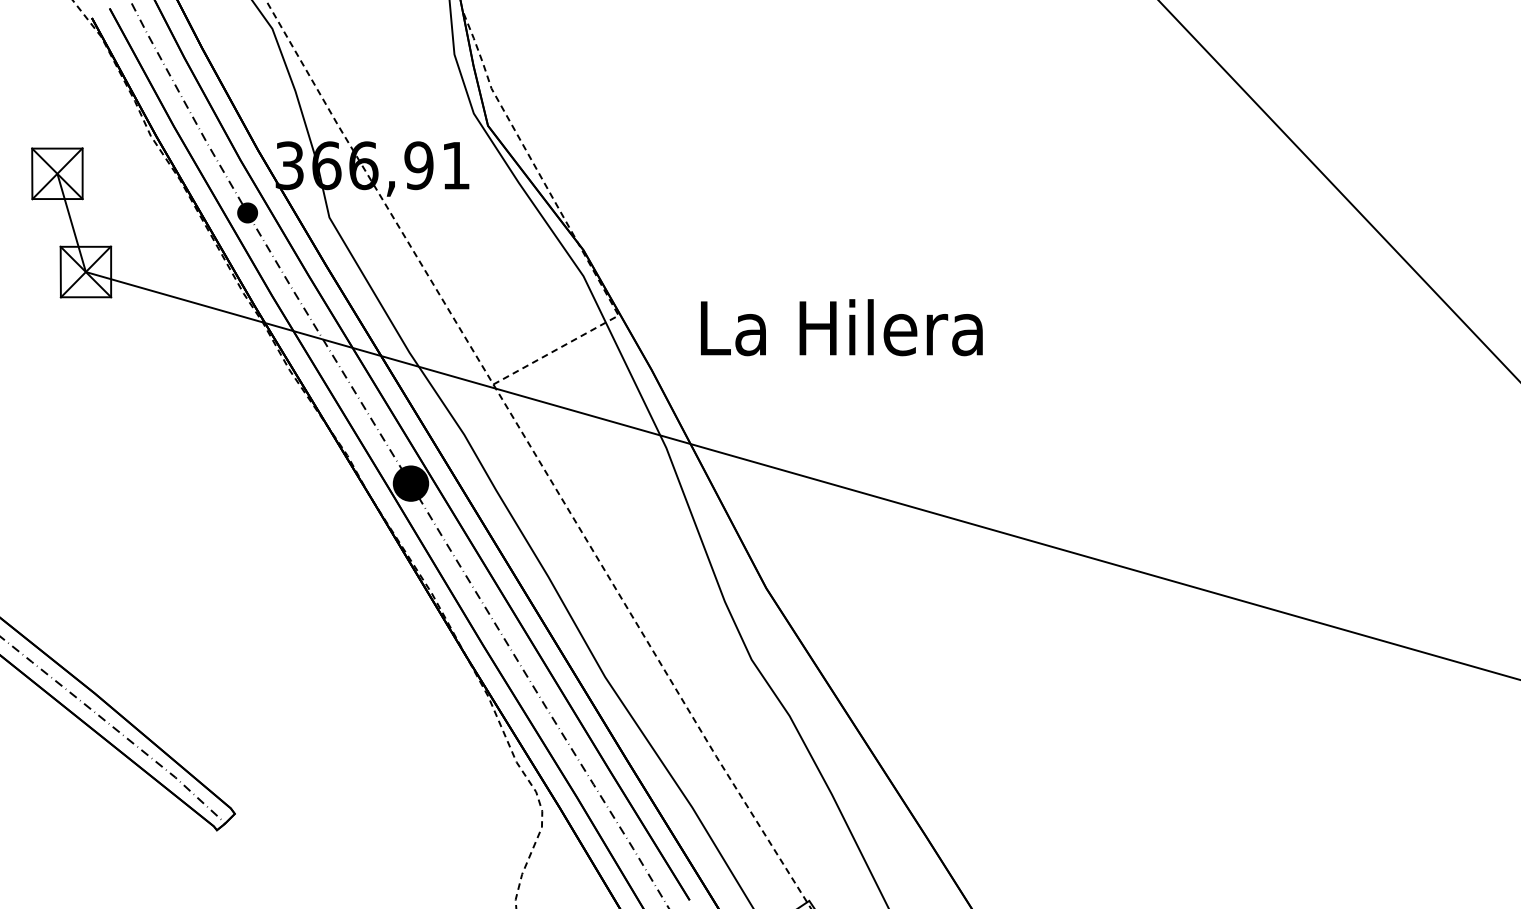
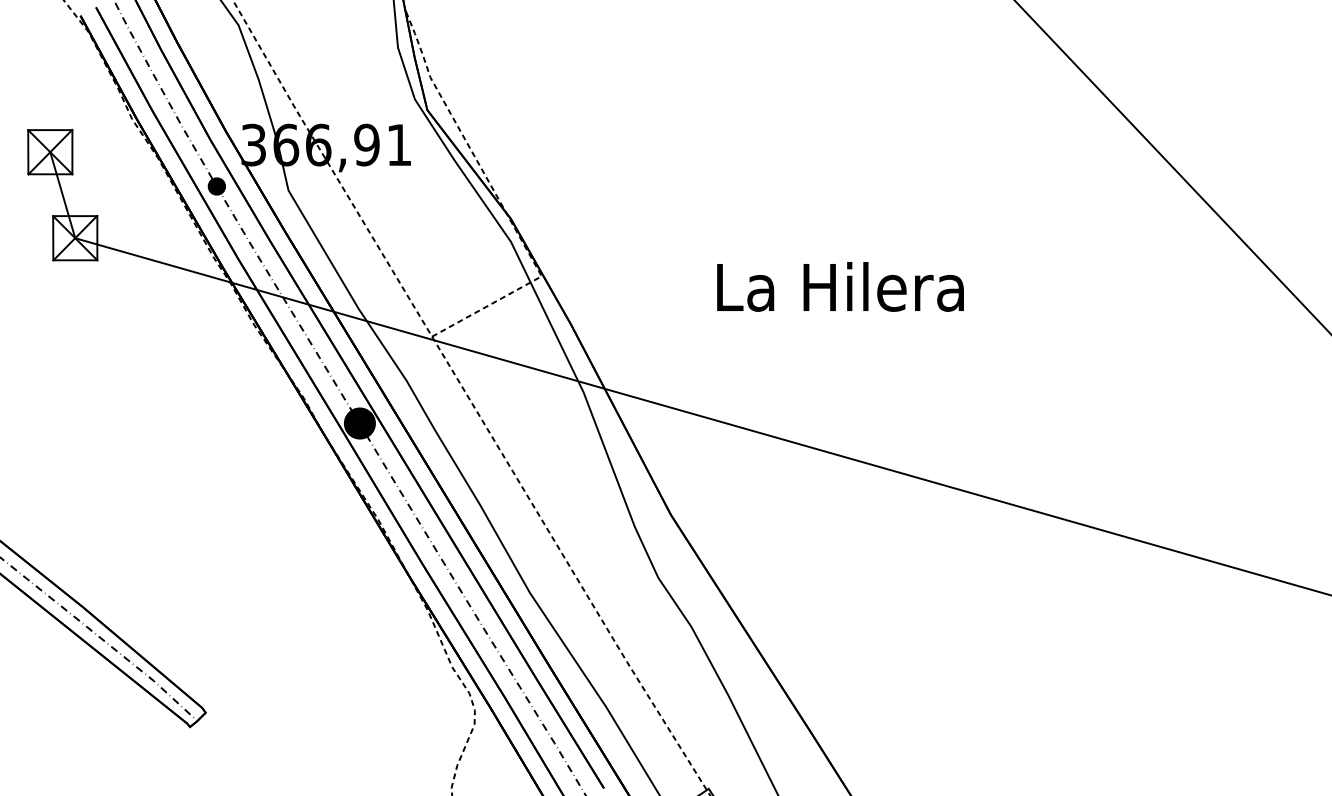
text: (841, 327) -> (840, 286), moved

